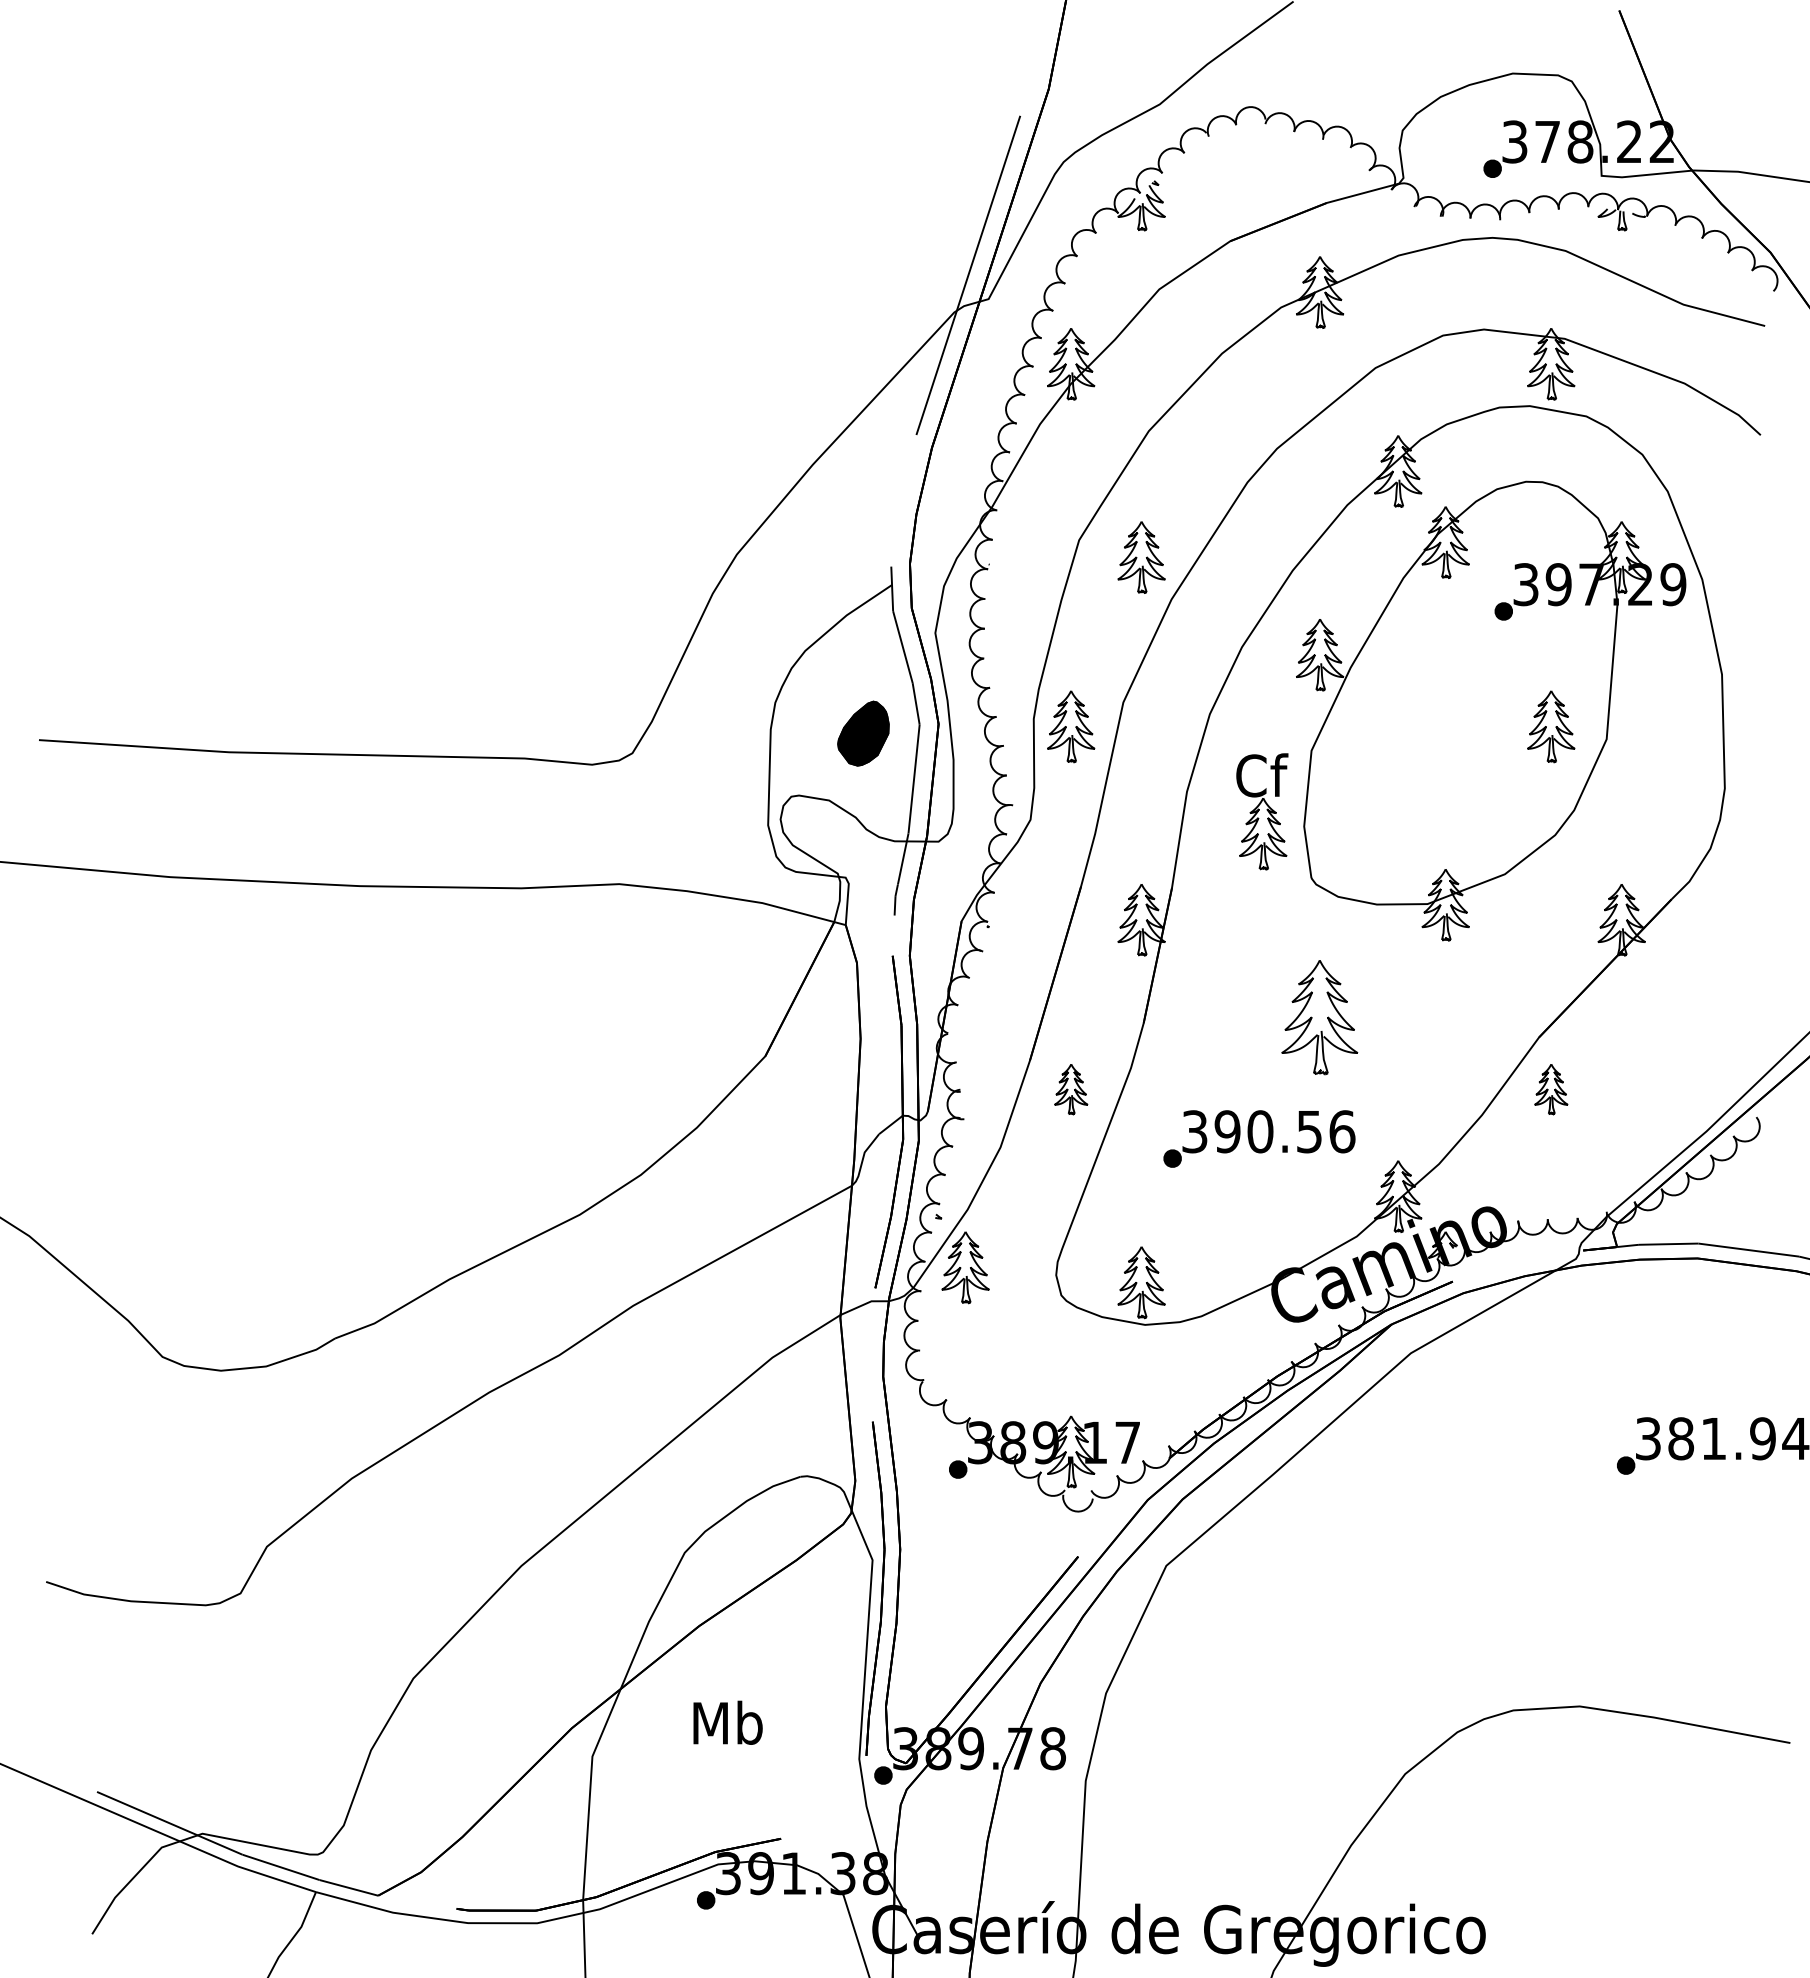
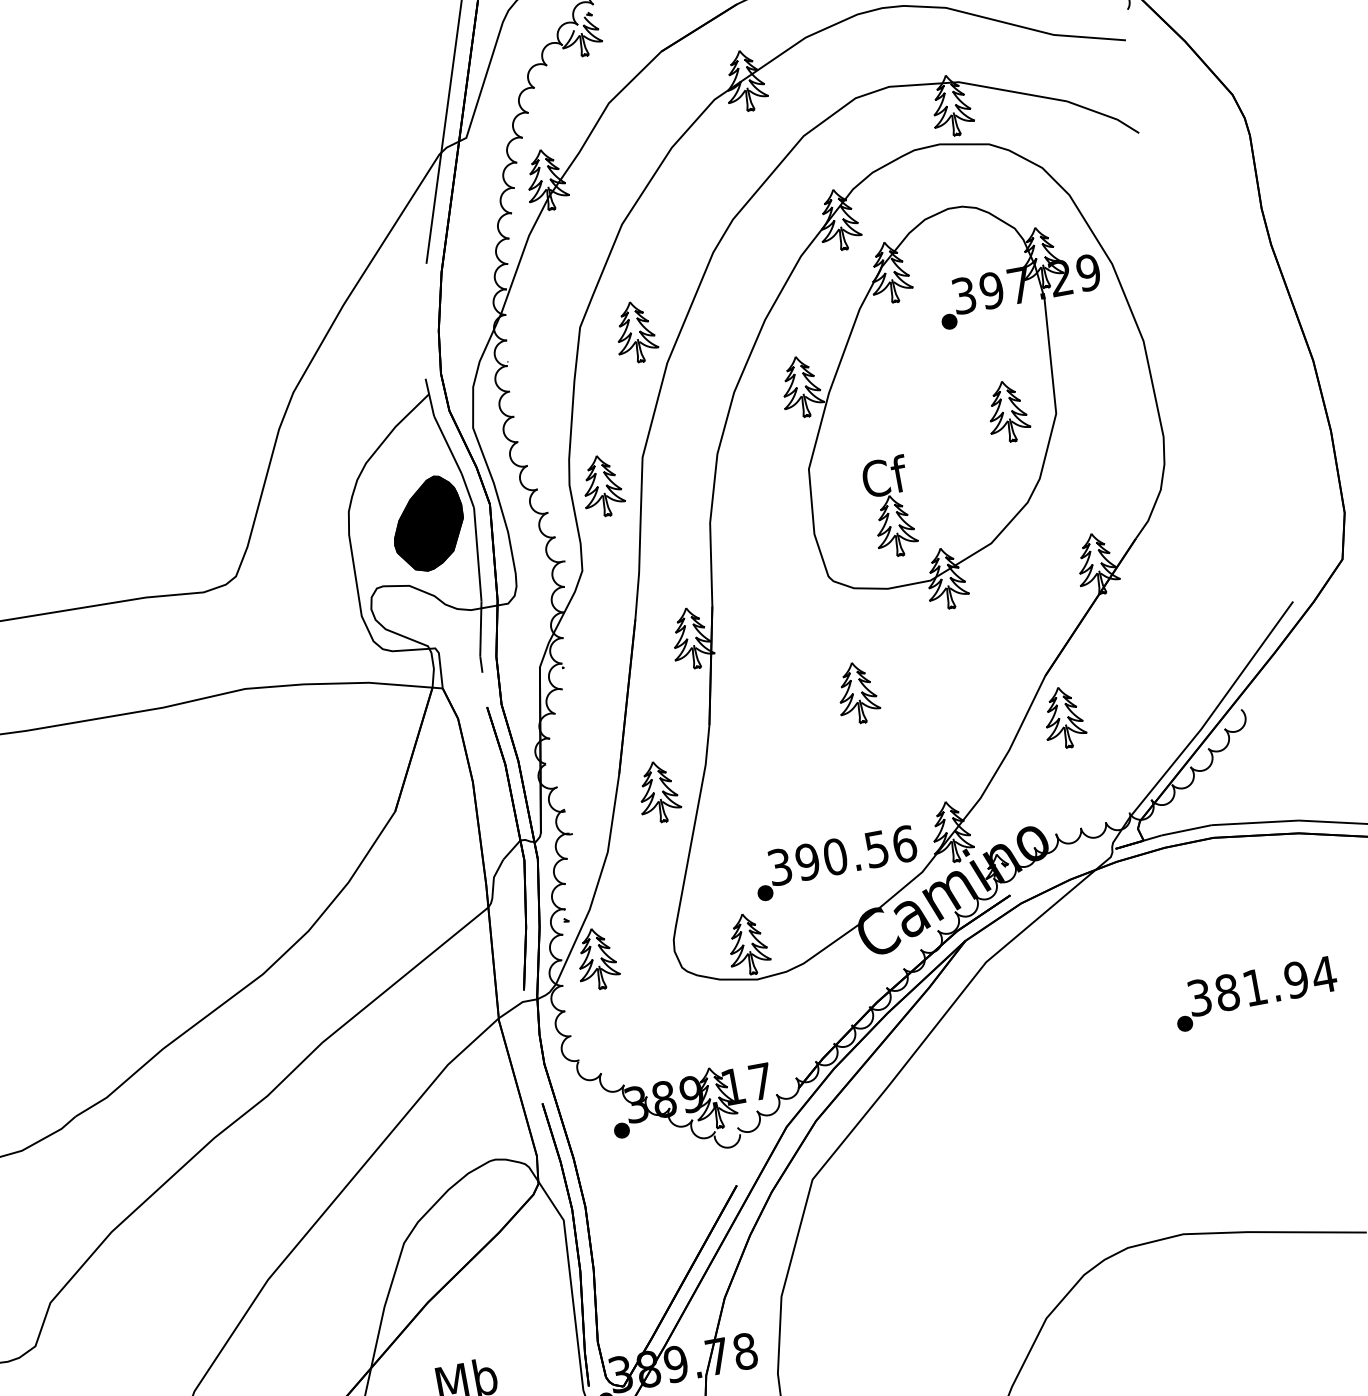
part: (863, 733) -> (428, 523), size x1.67
part: (1262, 811) -> (890, 507), moved
part: (1320, 1017) -> (857, 692), size x0.62
part: (1071, 1089) -> (658, 792), size x1.43
part: (1551, 1089) -> (1063, 717), size x1.43
text: (1259, 1138) -> (835, 862), moved

